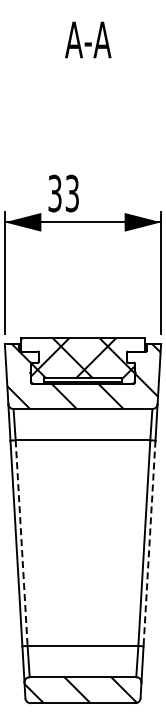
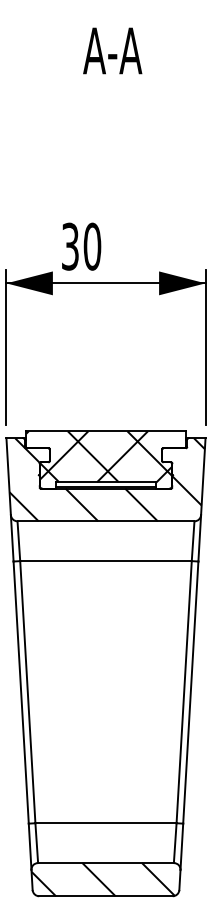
text: (72, 193) -> (92, 246), 33 -> 30
line: (21, 543) -> (27, 692), dashed -> solid
line: (149, 543) -> (190, 692), dashed -> solid

